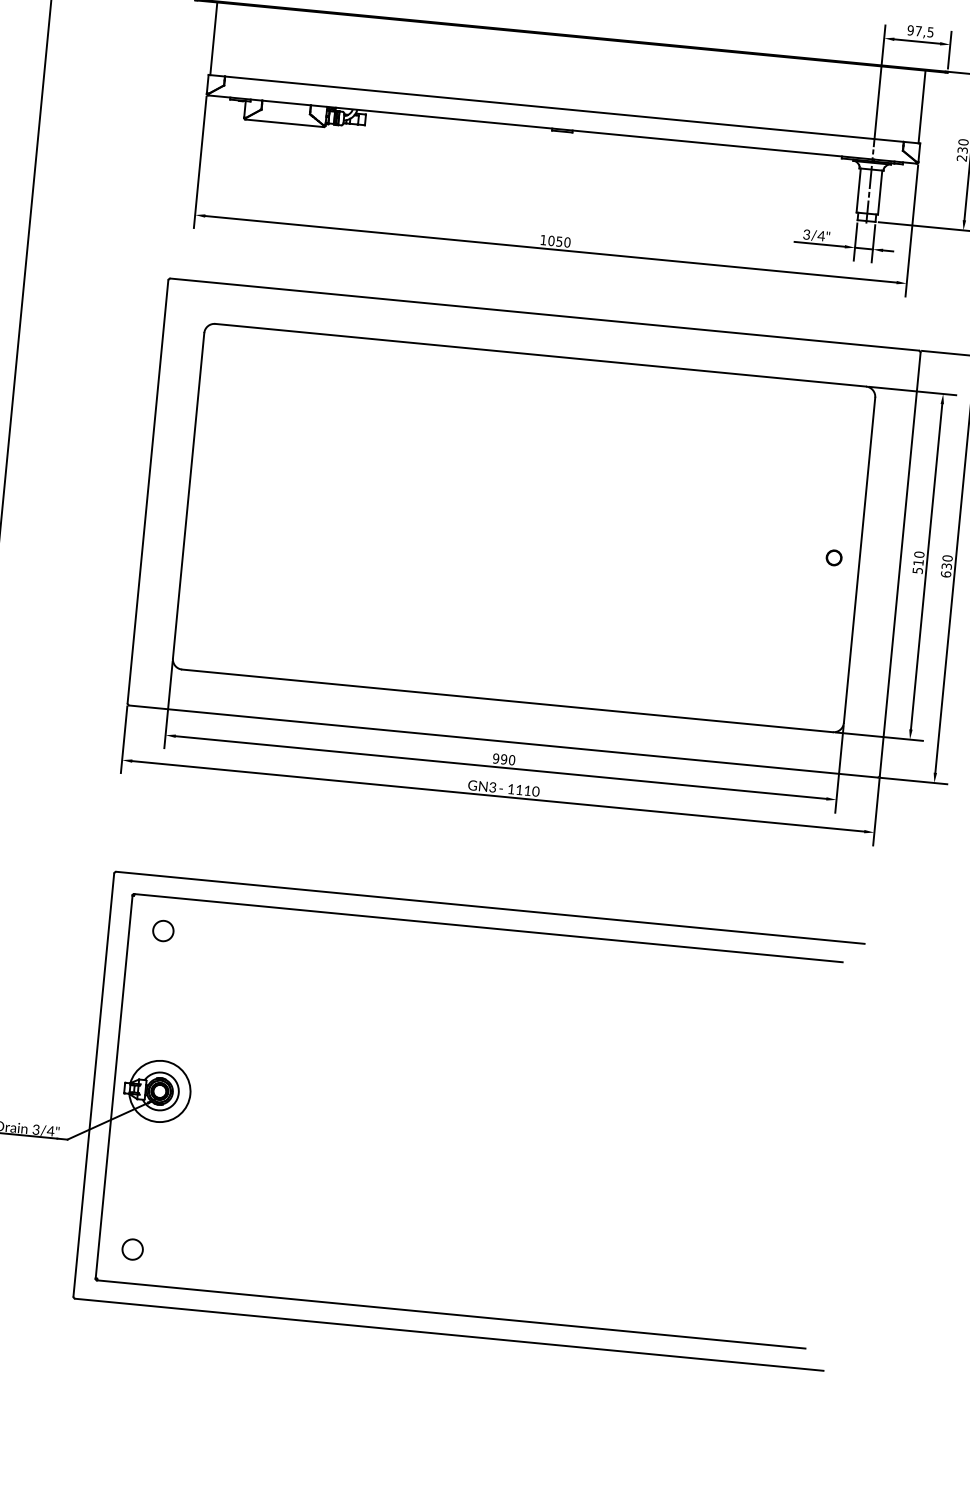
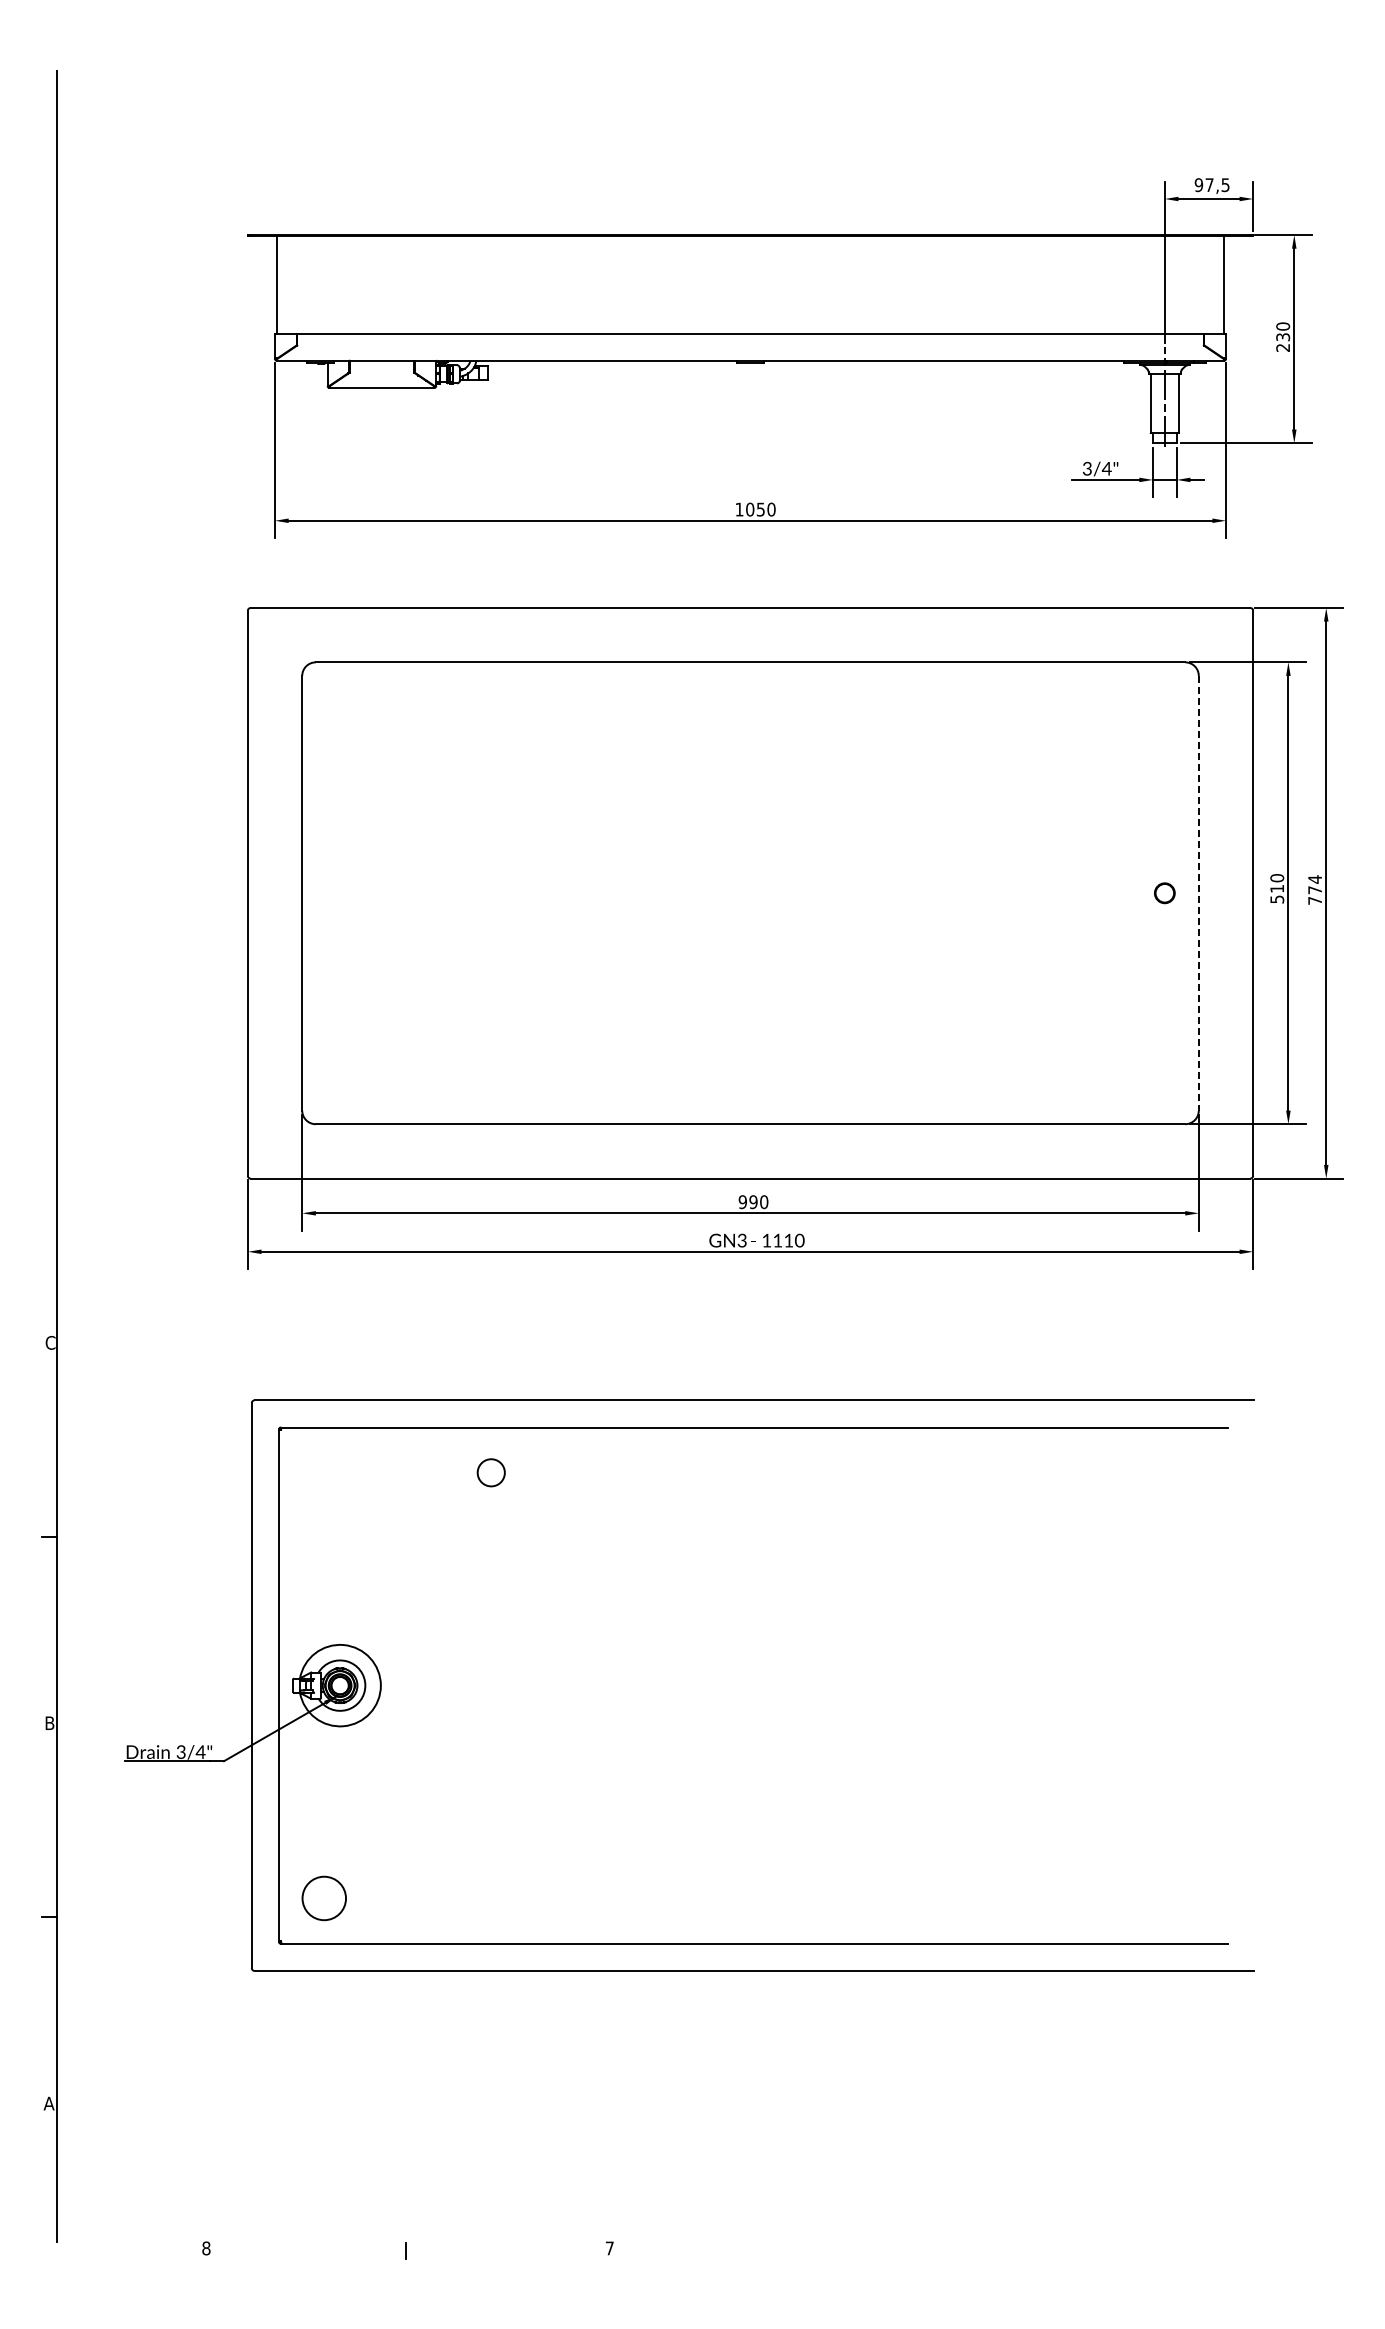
line: (859, 560) -> (1198, 893), solid -> dashed
text: (947, 565) -> (1315, 889), 630 -> 774
circle: (162, 930) -> (490, 1472), moved
circle: (132, 1249) -> (323, 1898), size x1.6

